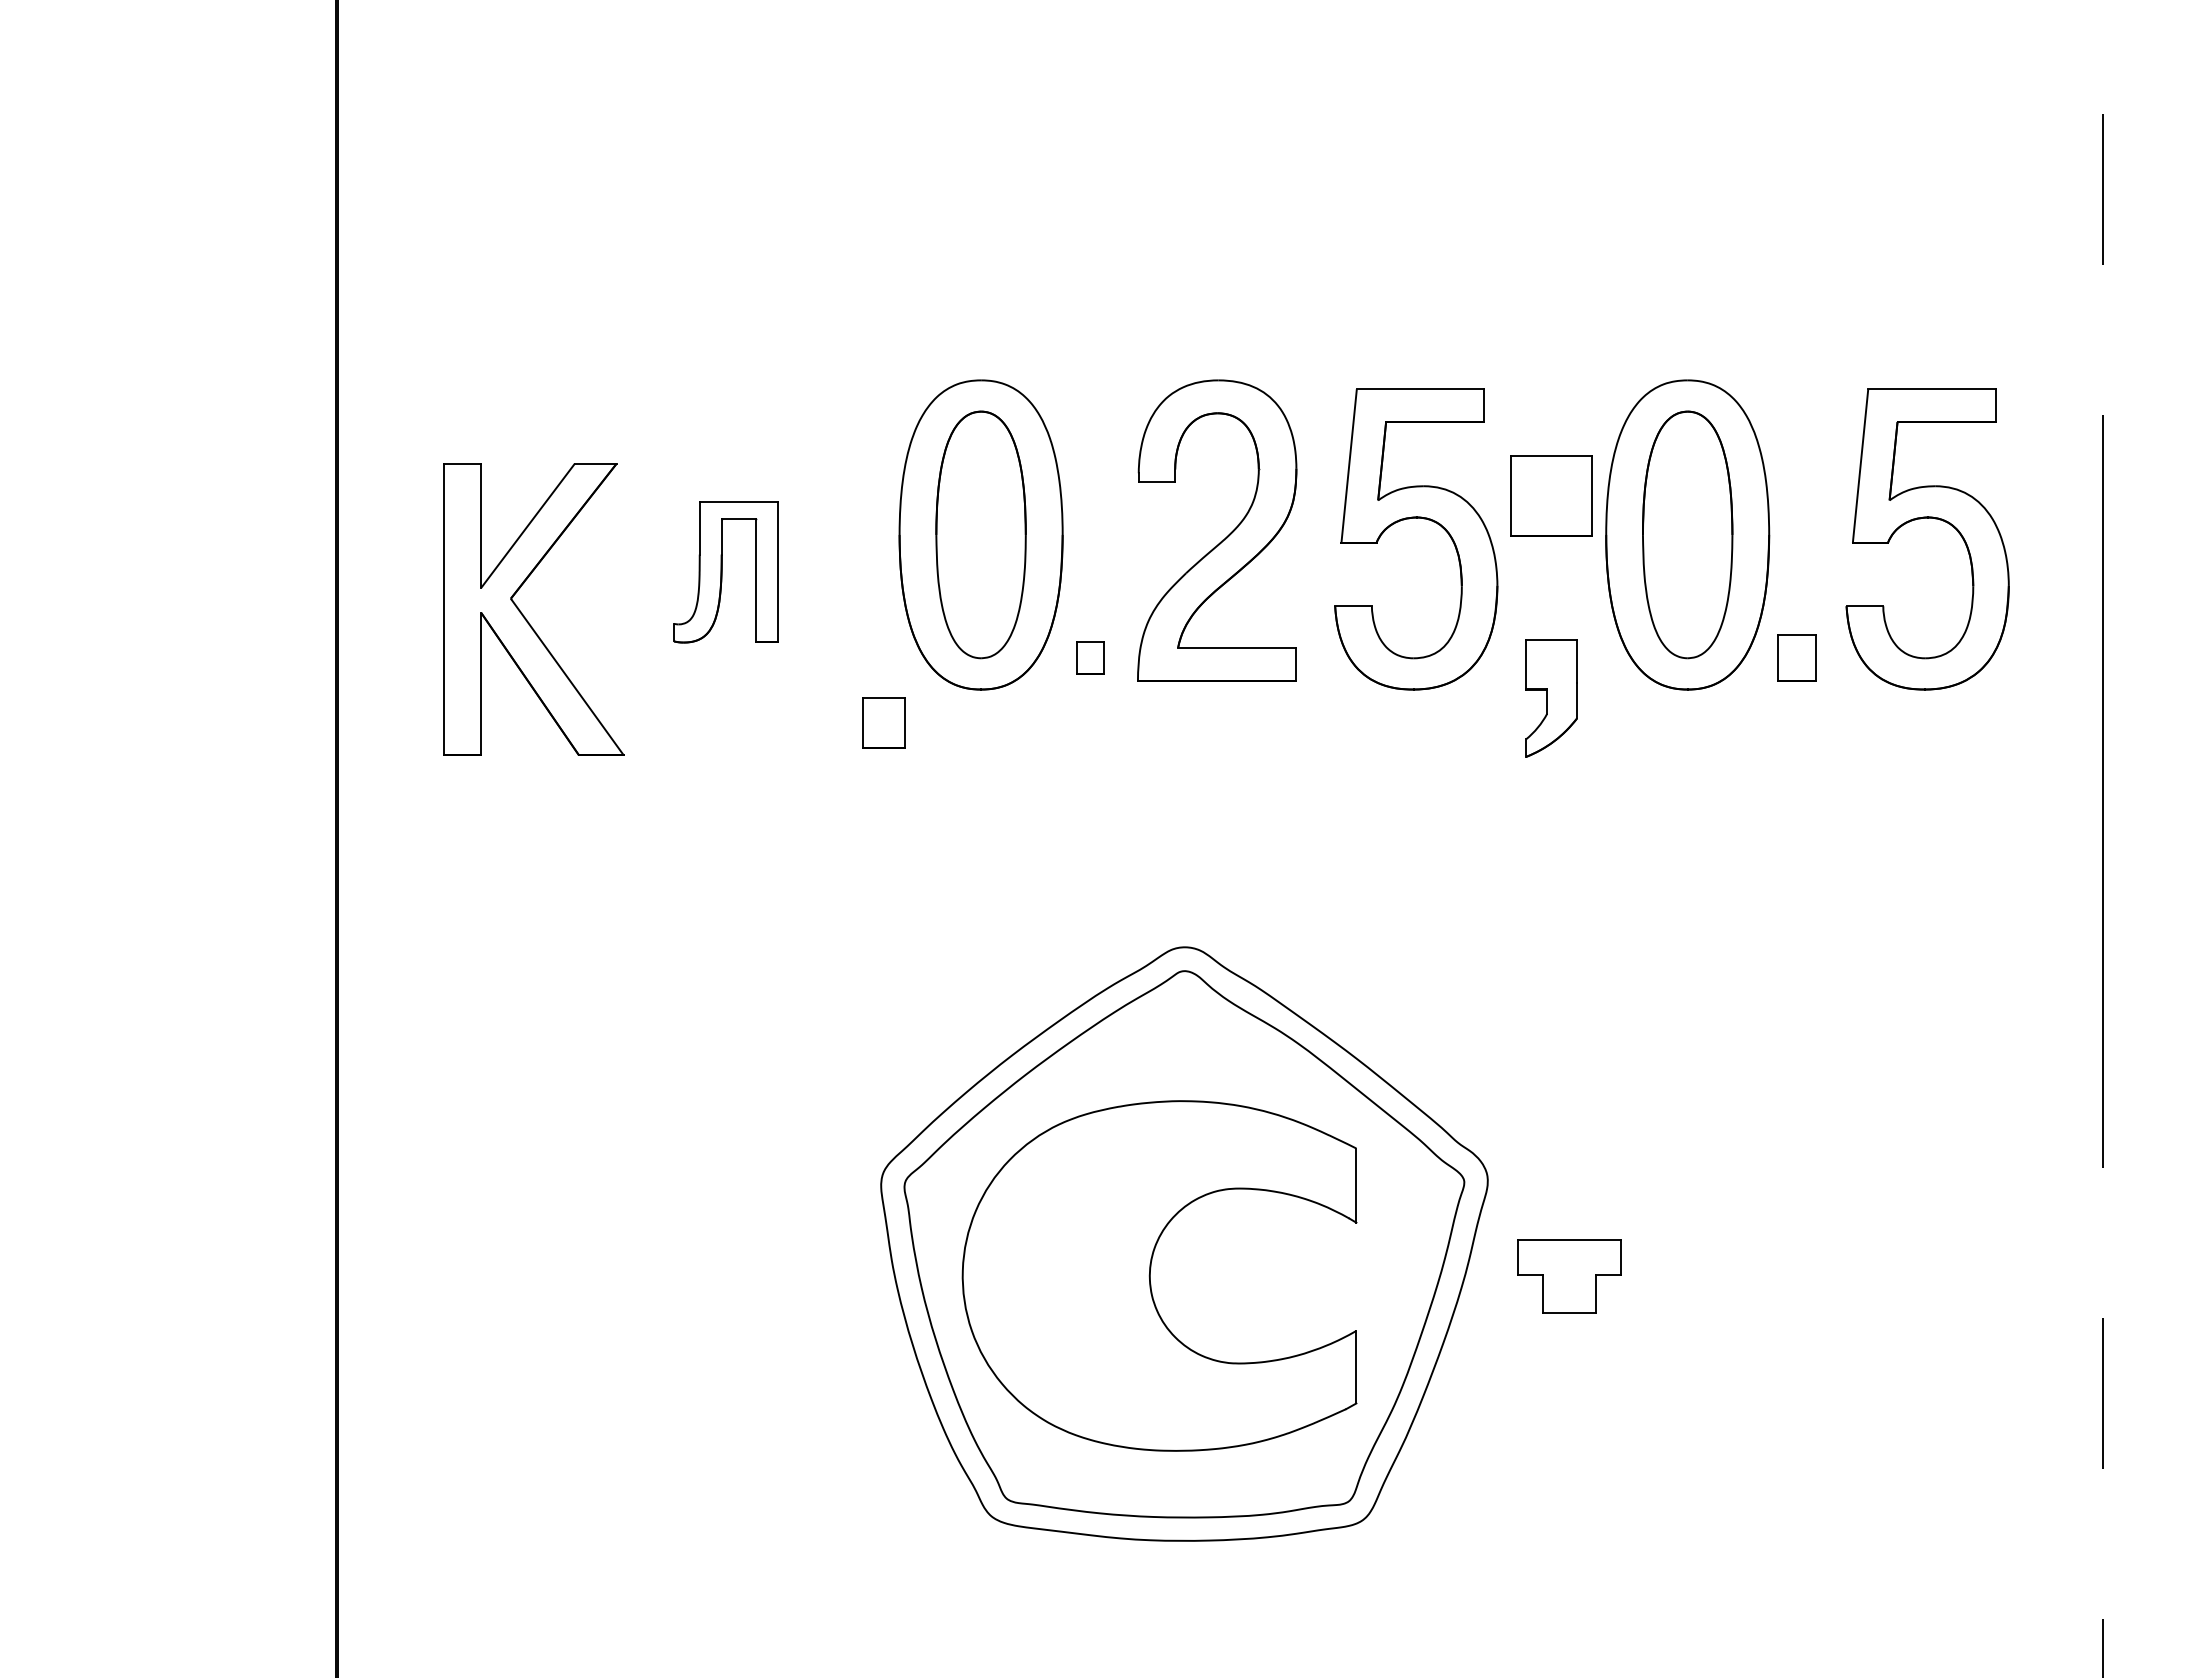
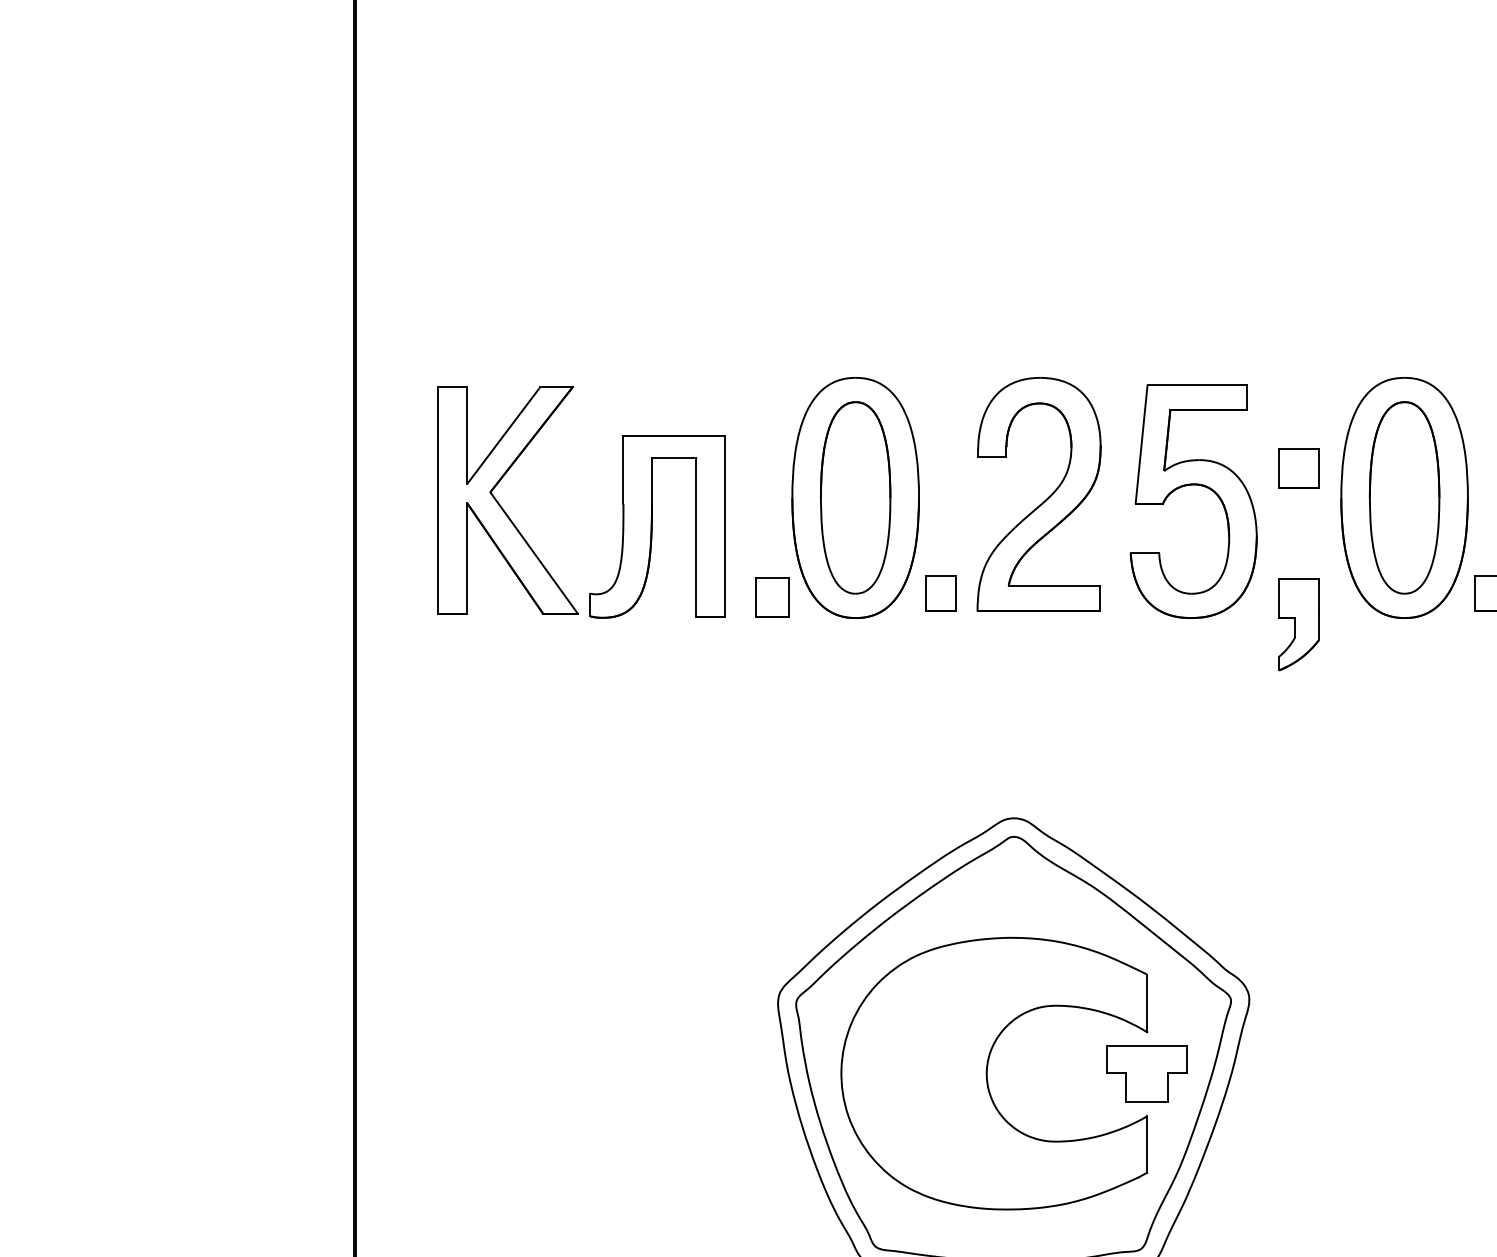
part: (1551, 496) -> (1298, 468), size x0.62
part: (725, 572) -> (657, 527), size x1.67
part: (524, 615) -> (500, 505), moved
part: (1090, 657) -> (940, 593), size x1.43
part: (883, 722) -> (772, 597), moved
part: (1569, 1276) -> (1147, 1074), moved

